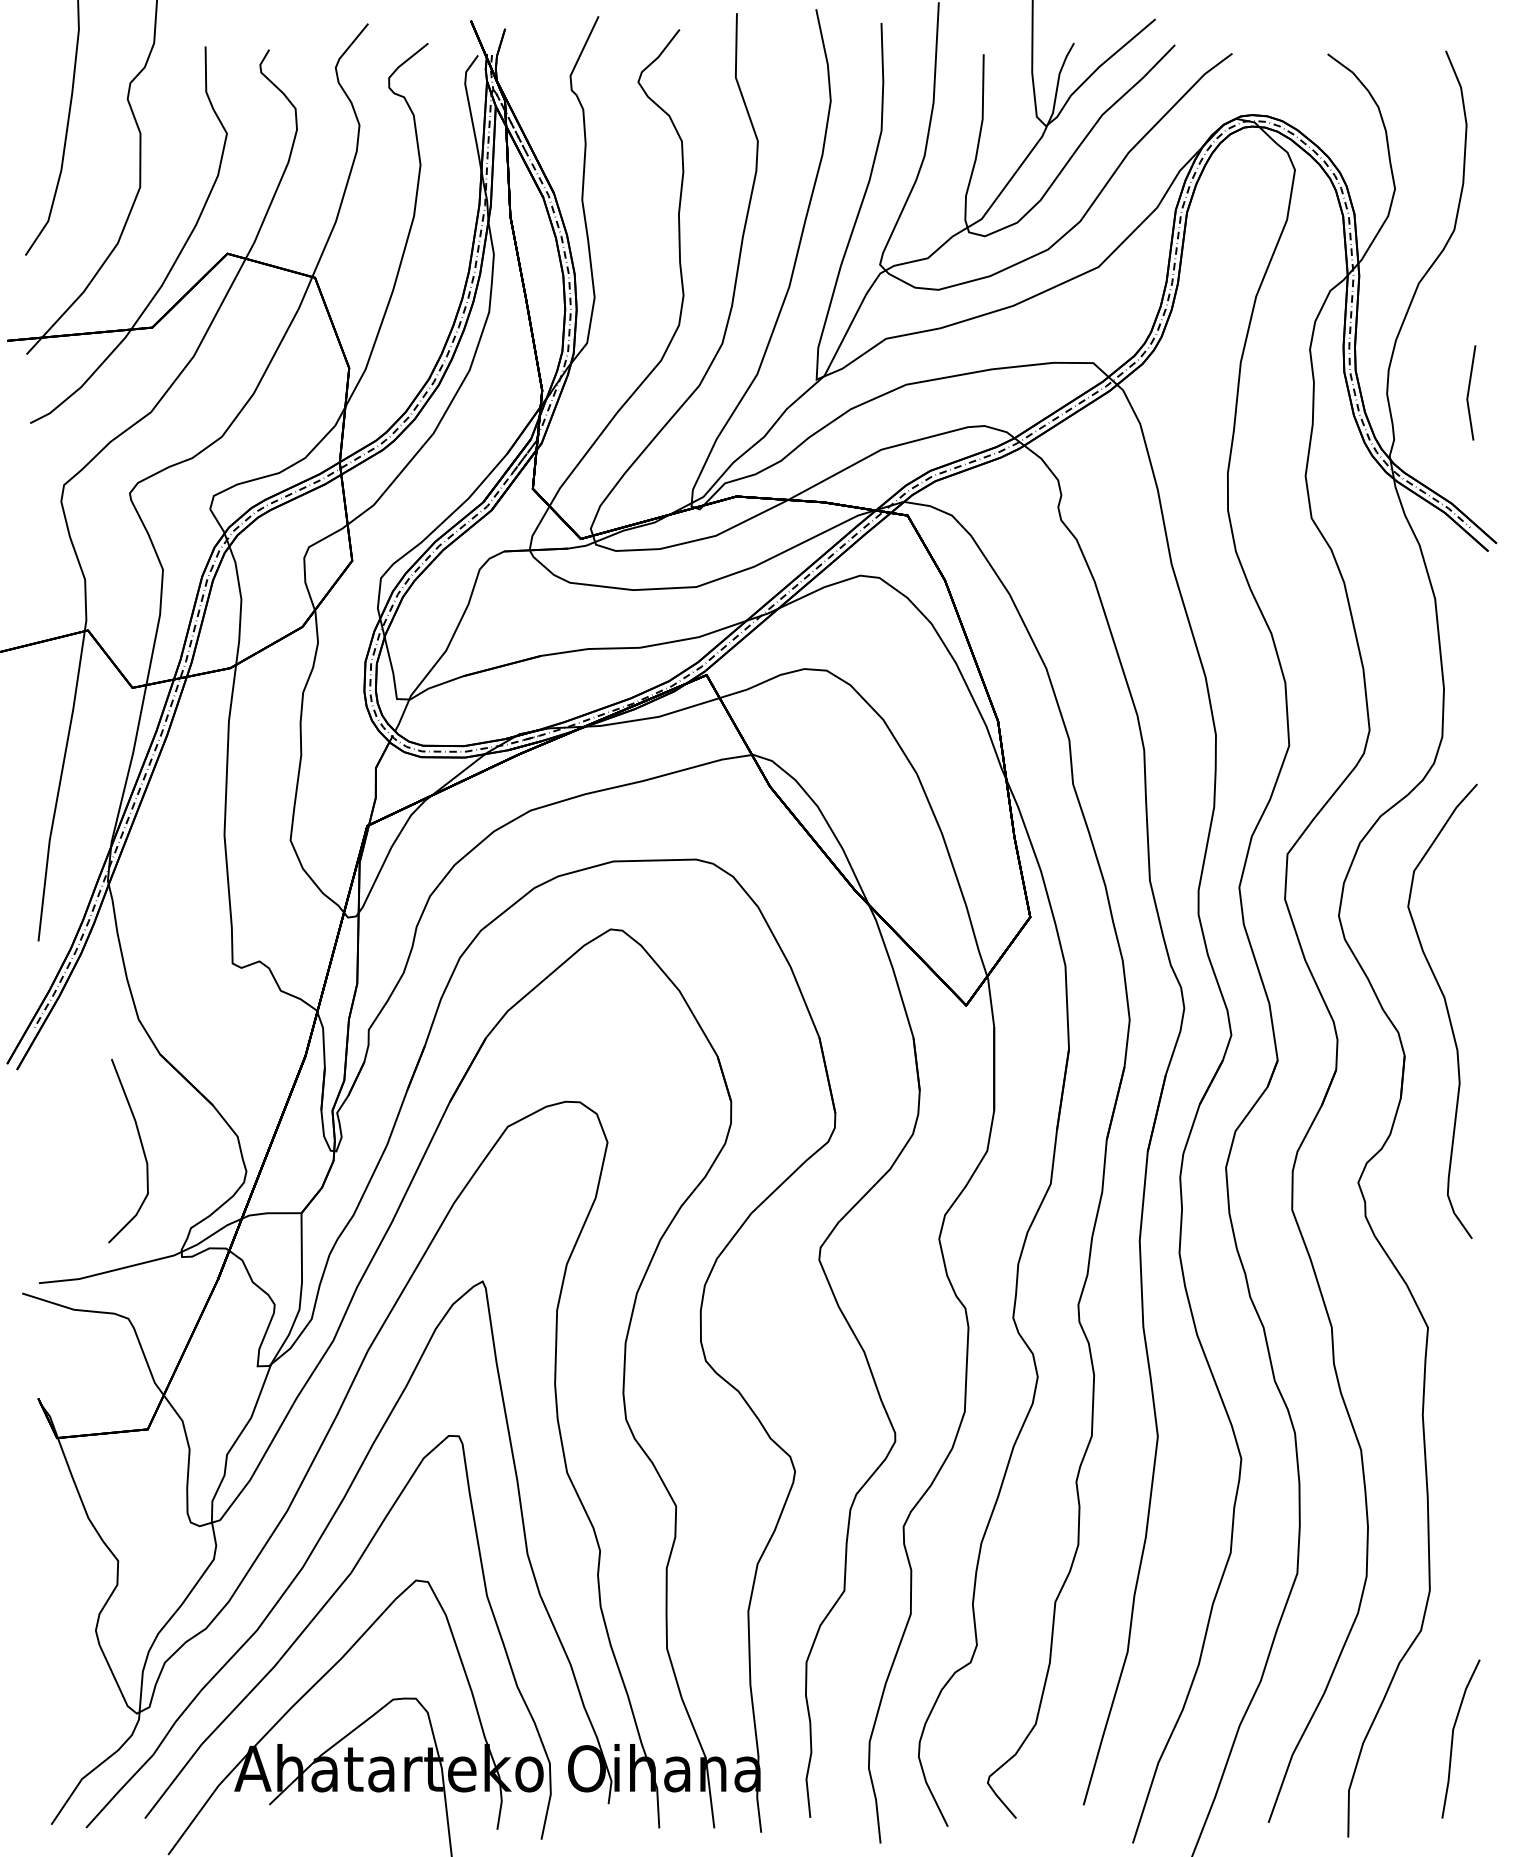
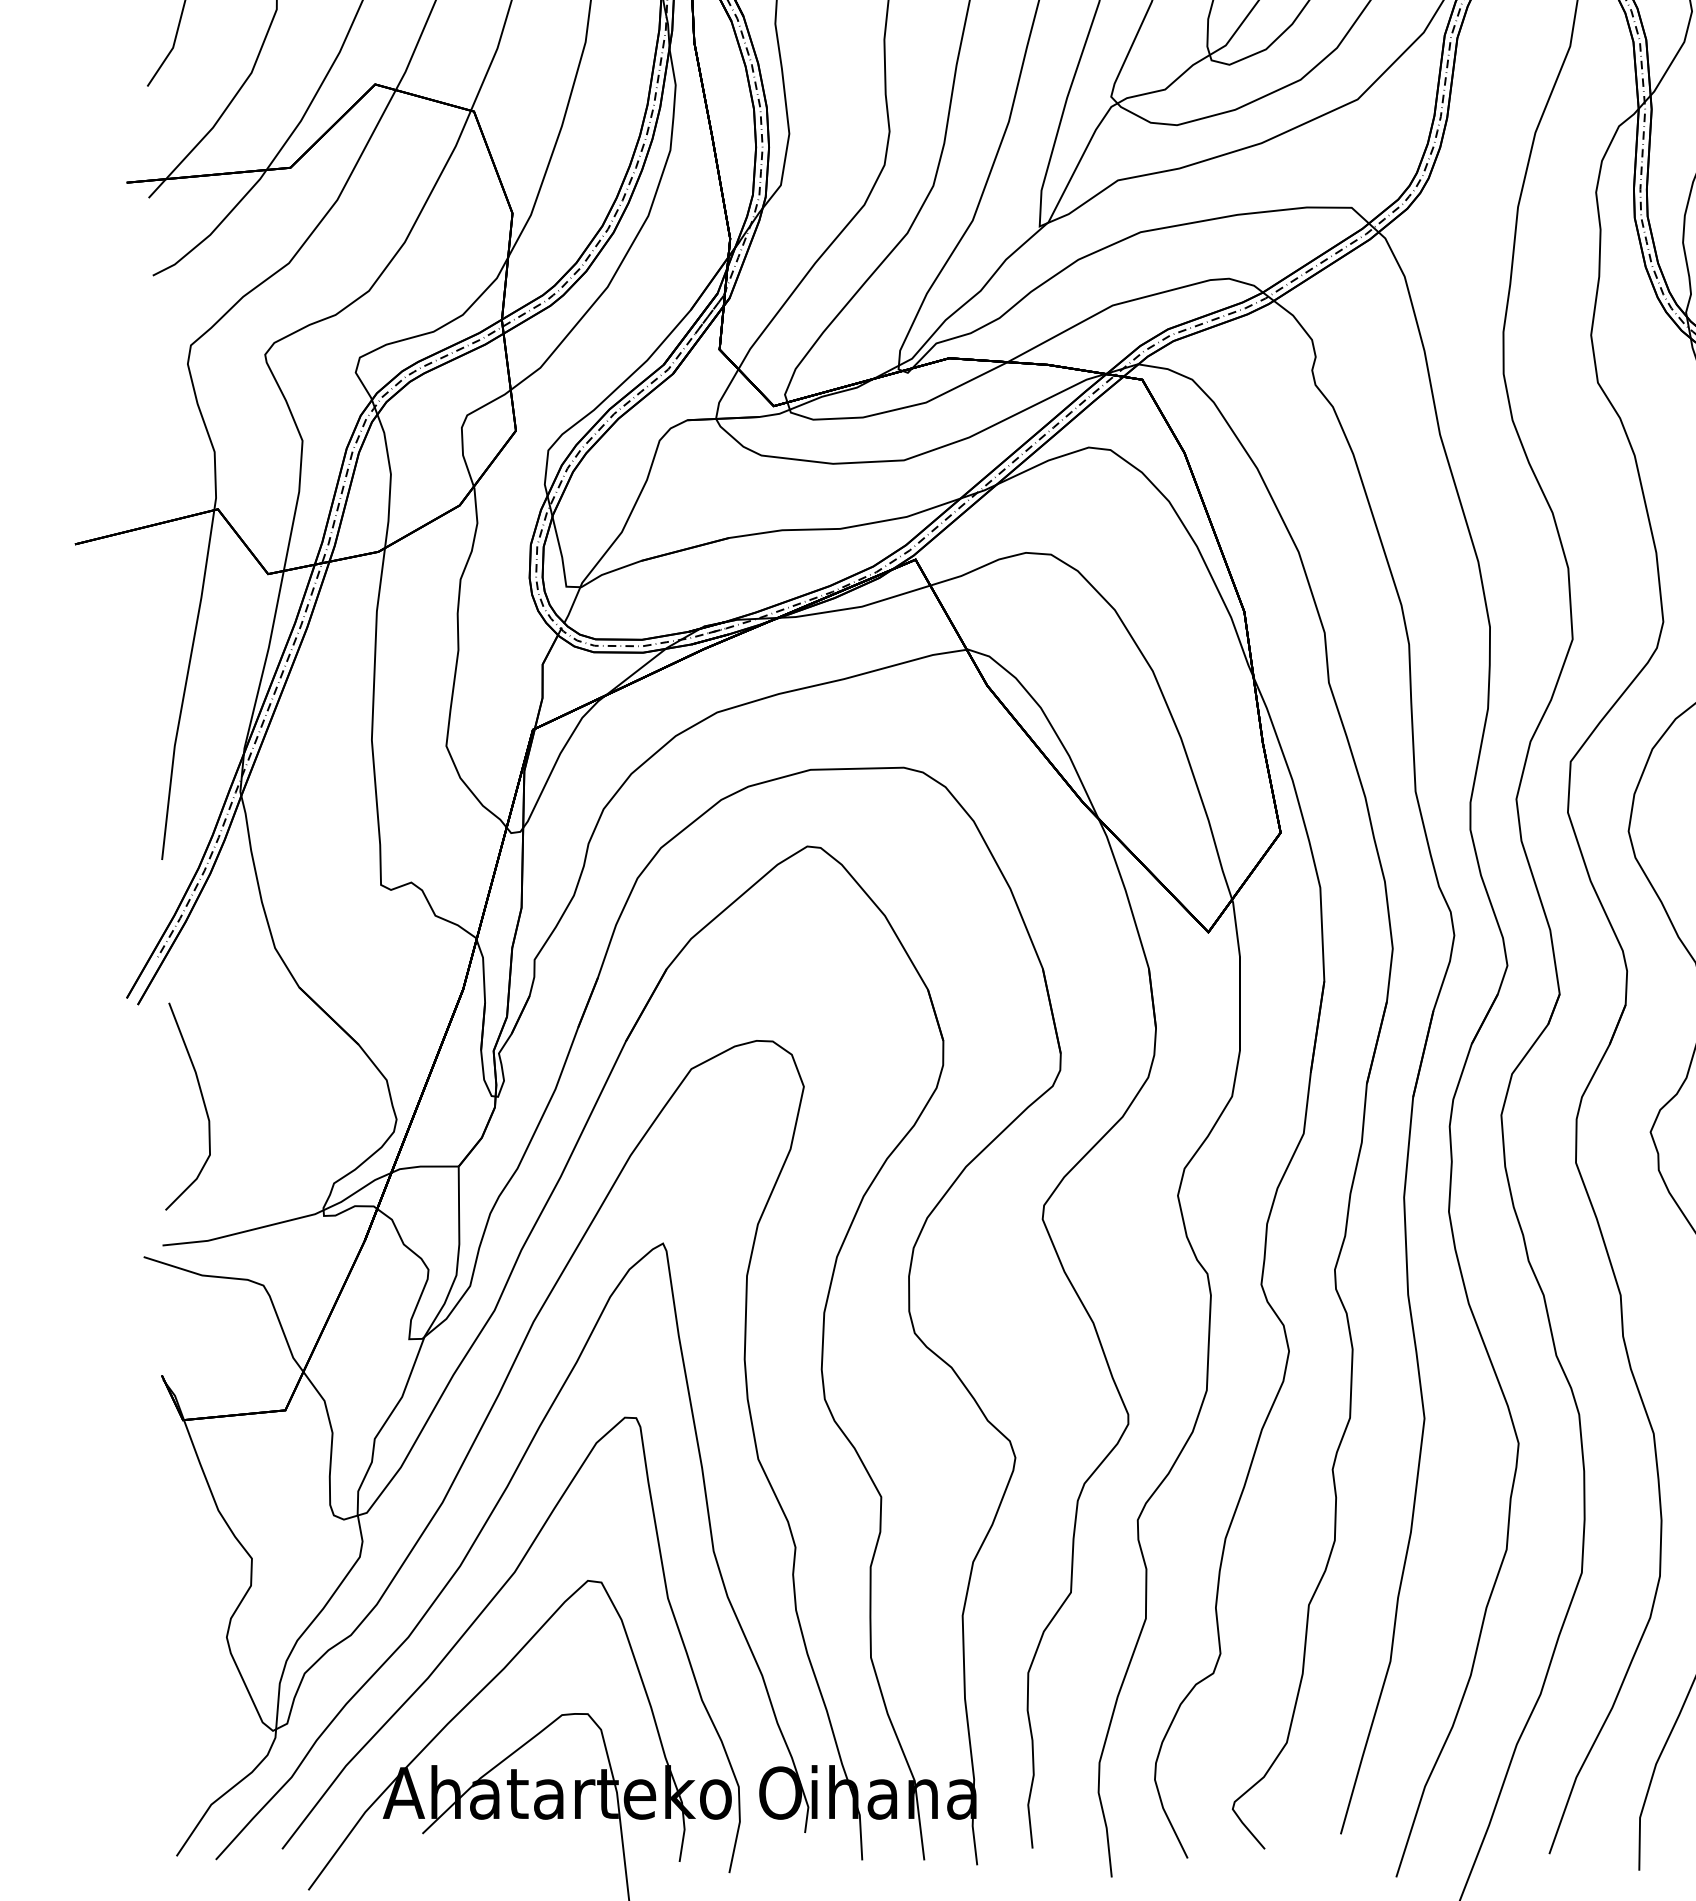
curve: (141, 1147) -> (202, 1102), moved

